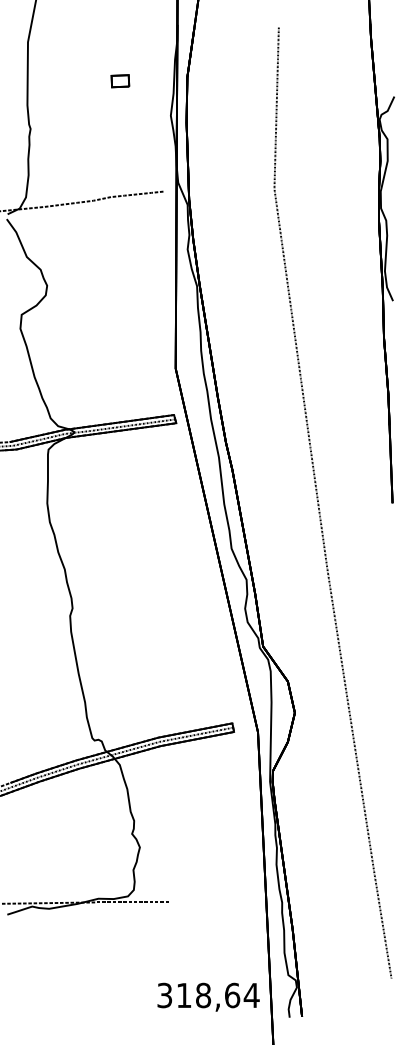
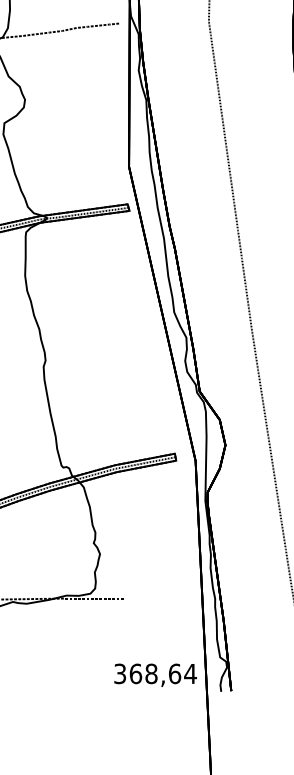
text: (183, 995) -> (135, 673), 318,64 -> 368,64

